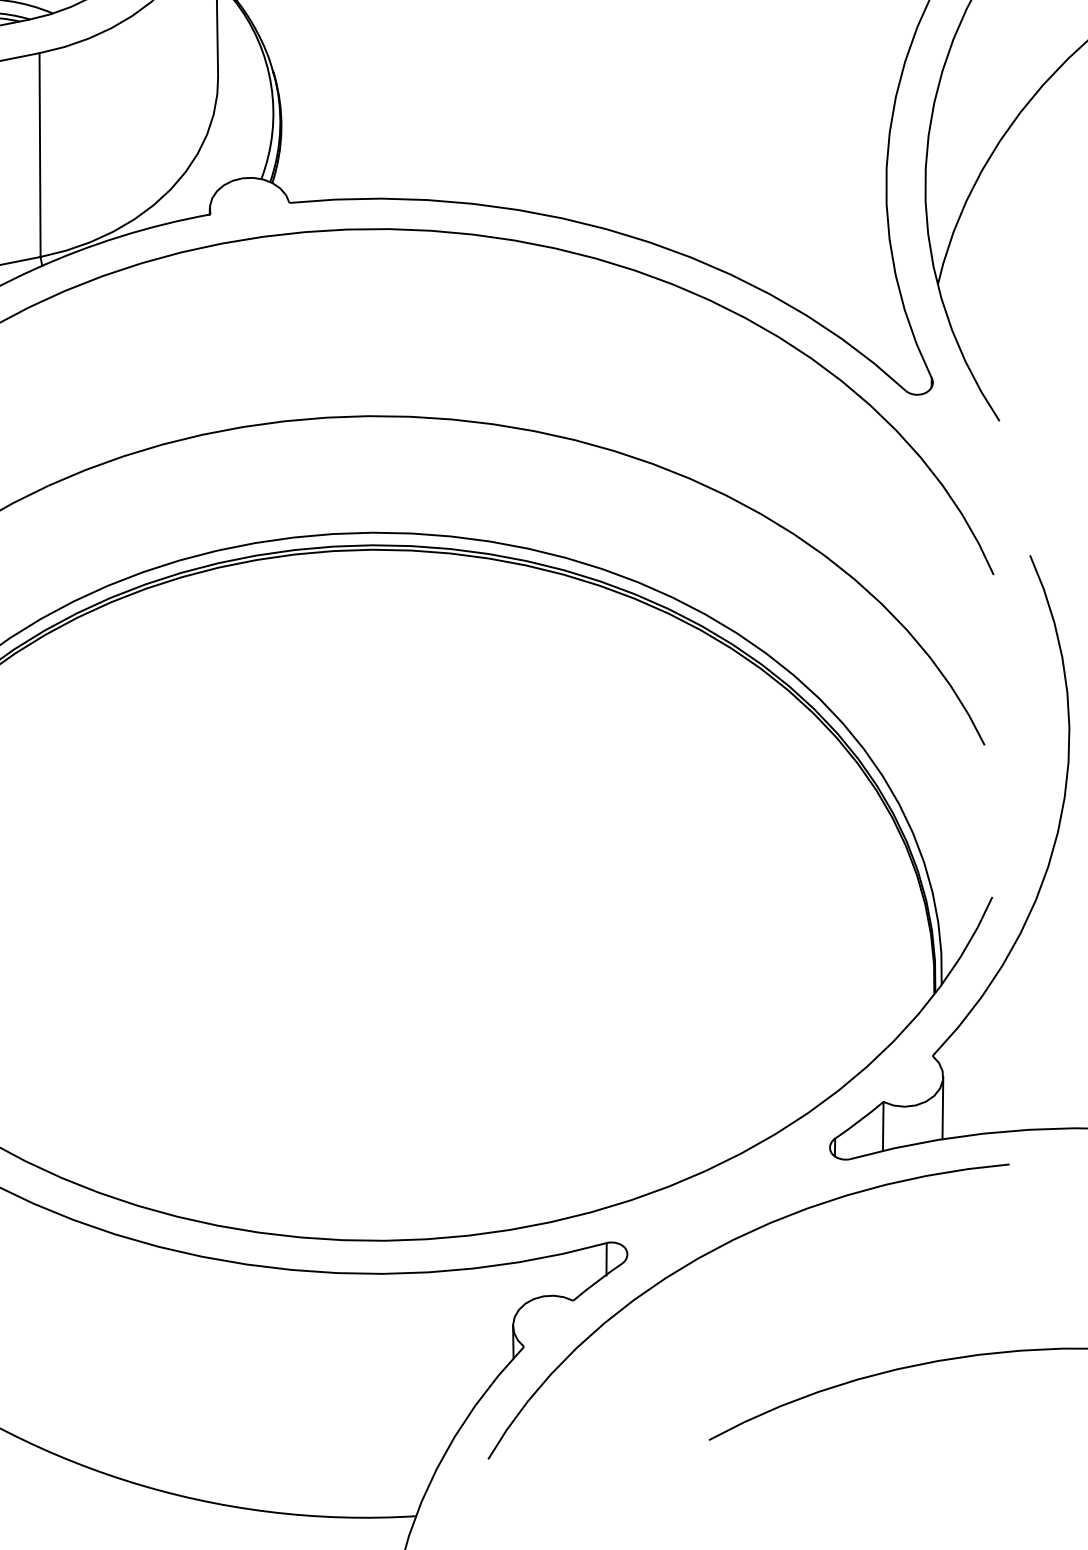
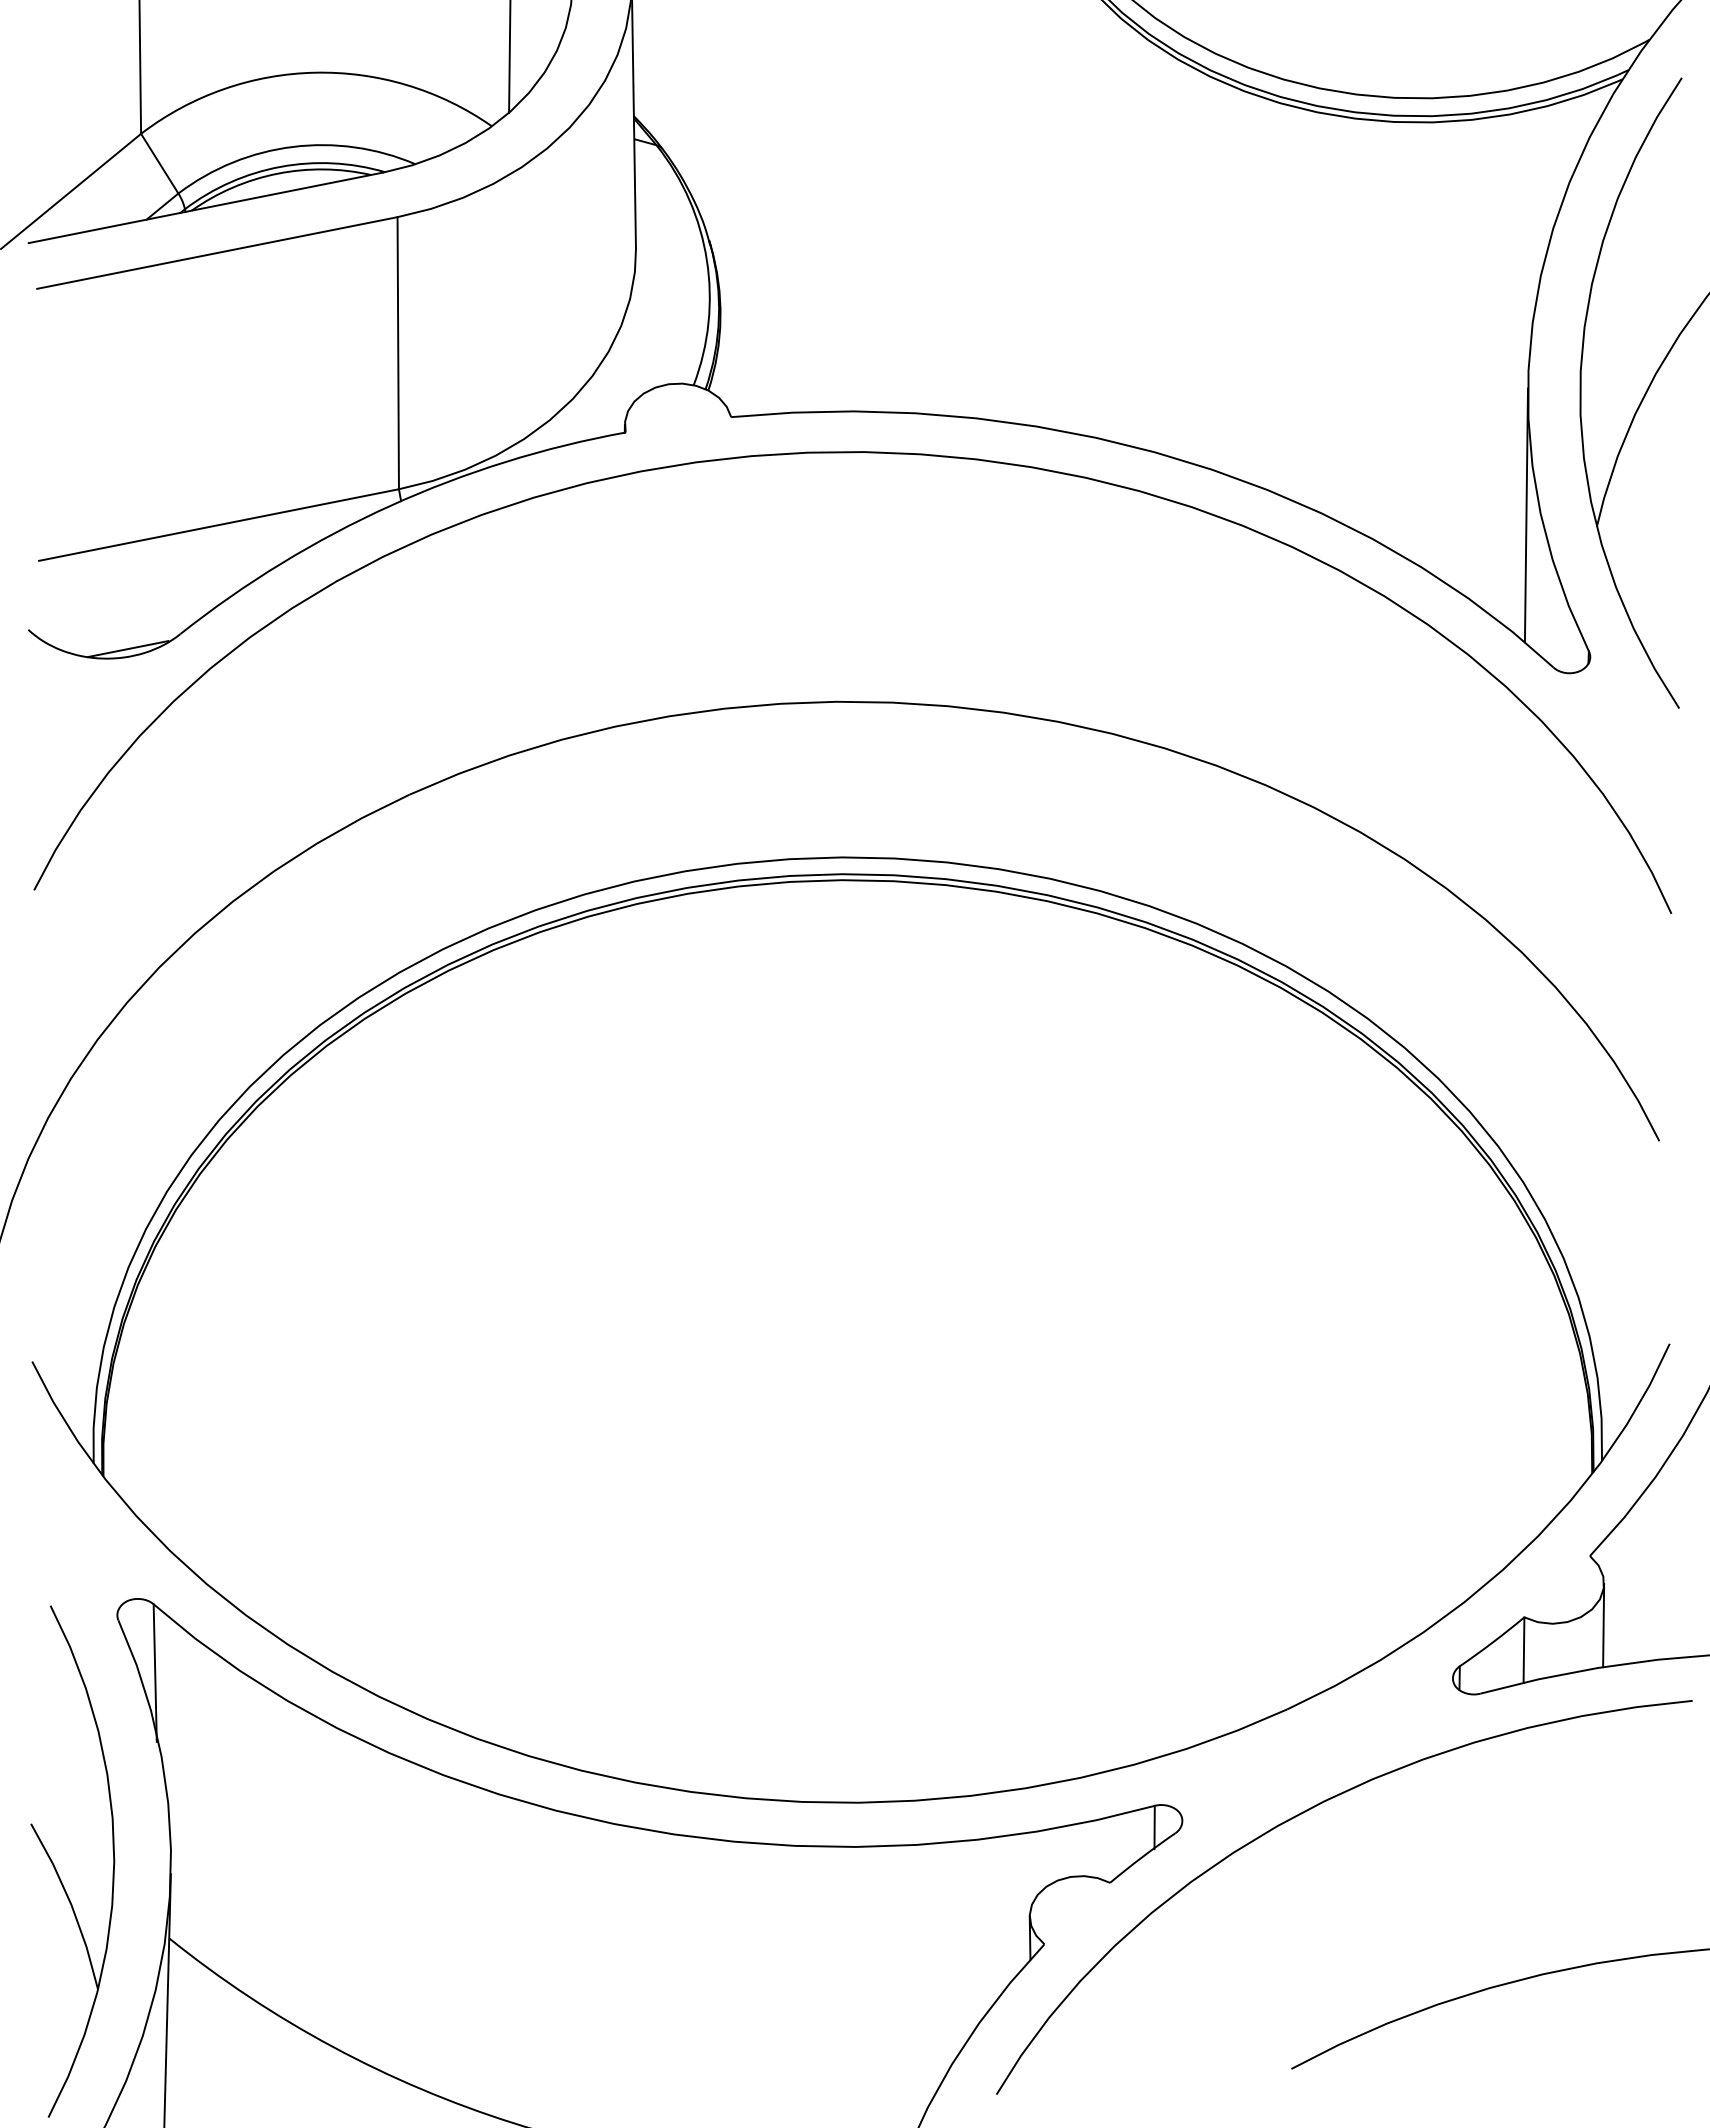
line: (885, 276) -> (1526, 515), added

